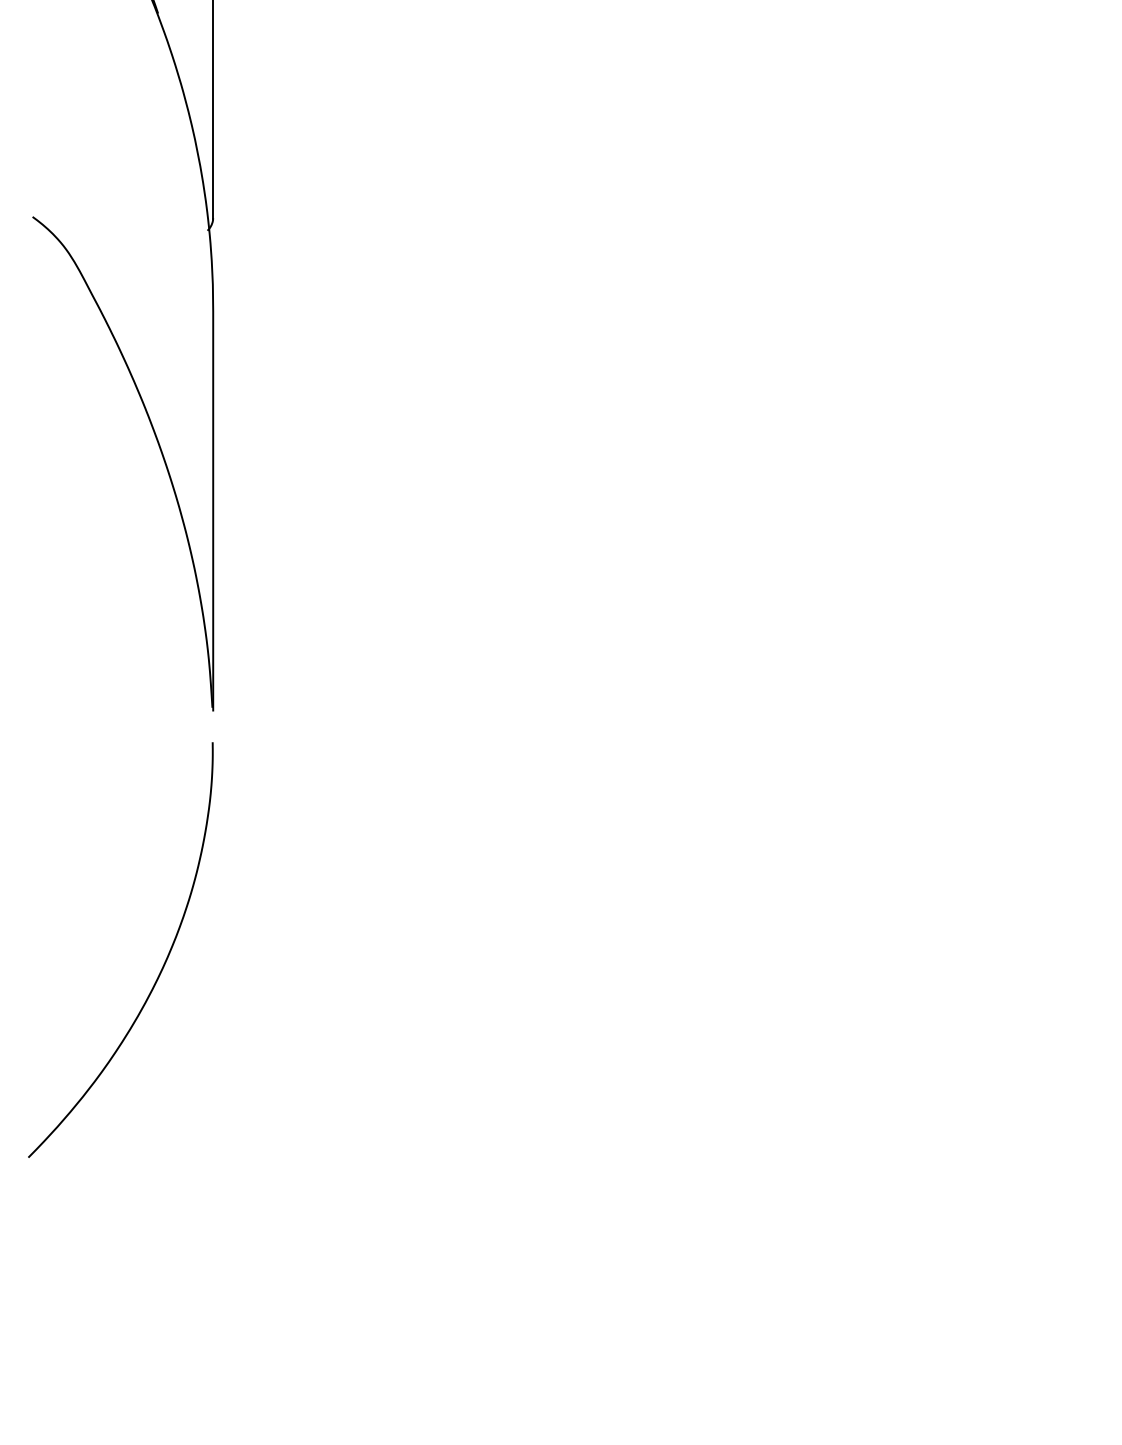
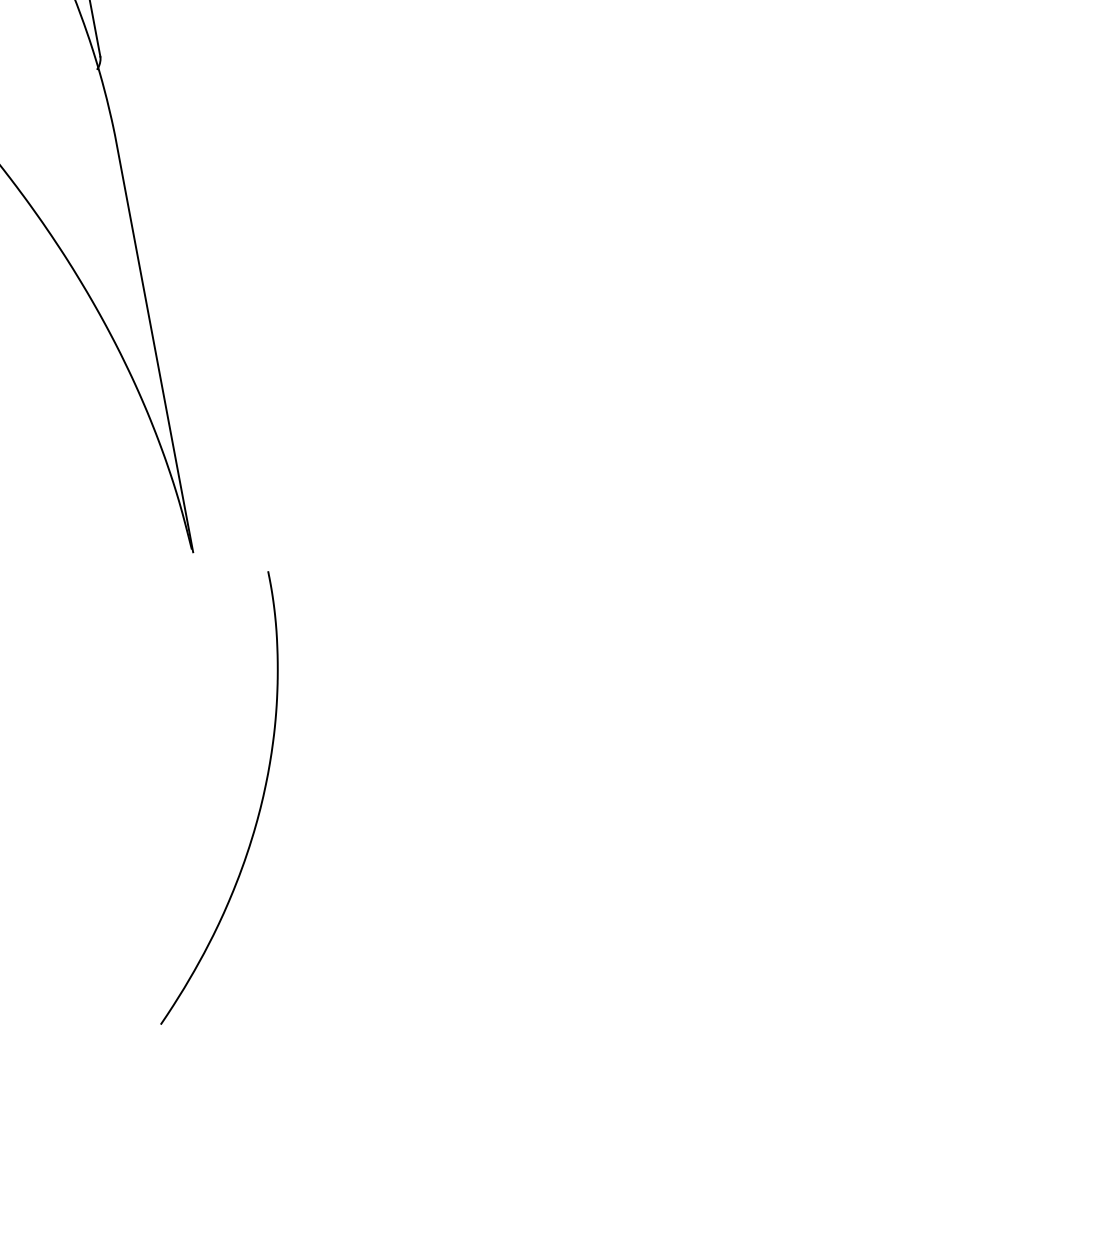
curve: (160, 970) -> (258, 811), moved

